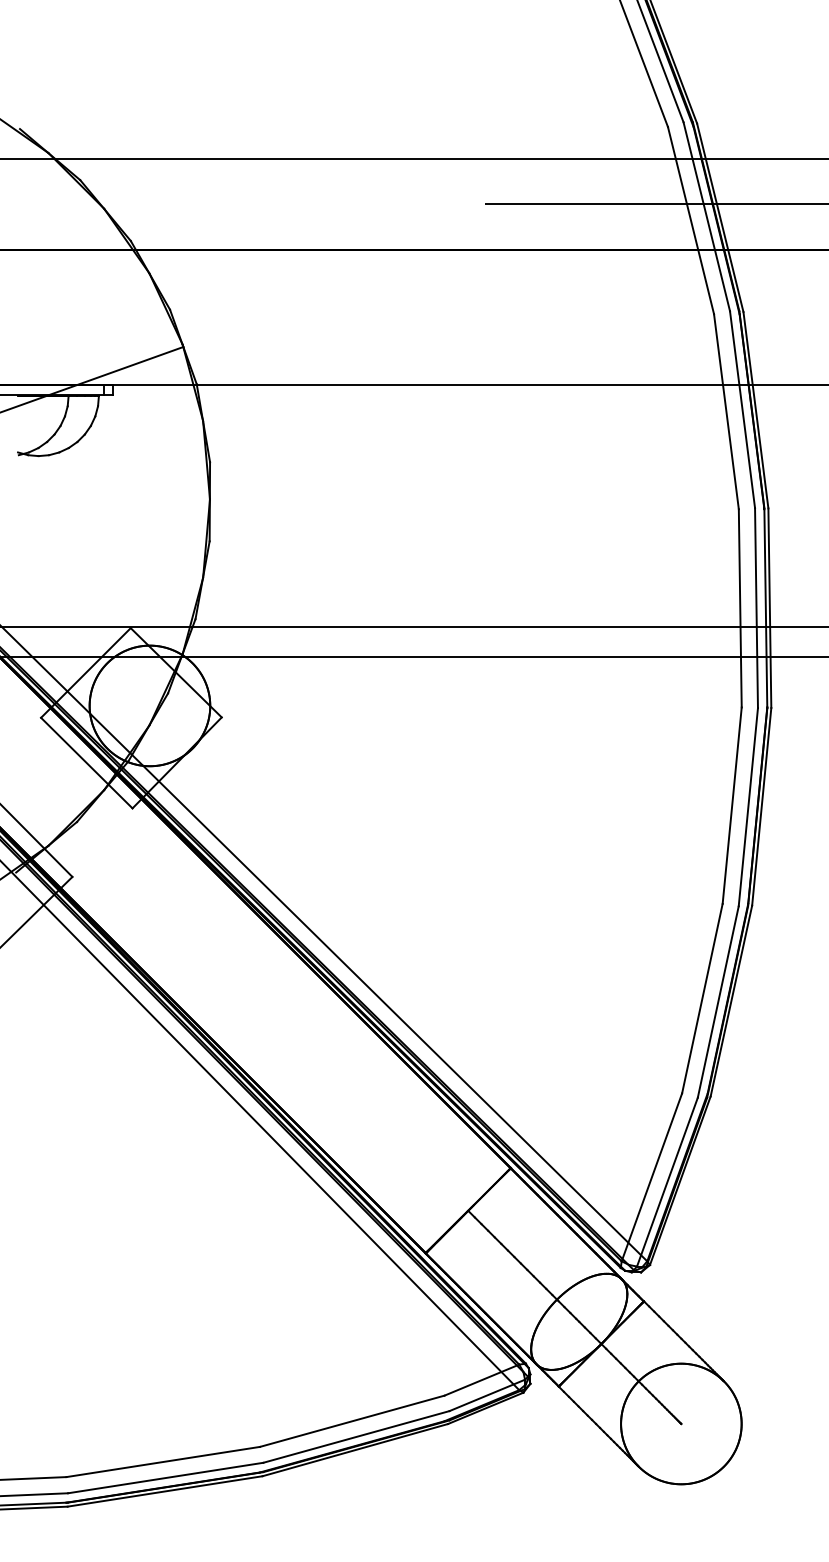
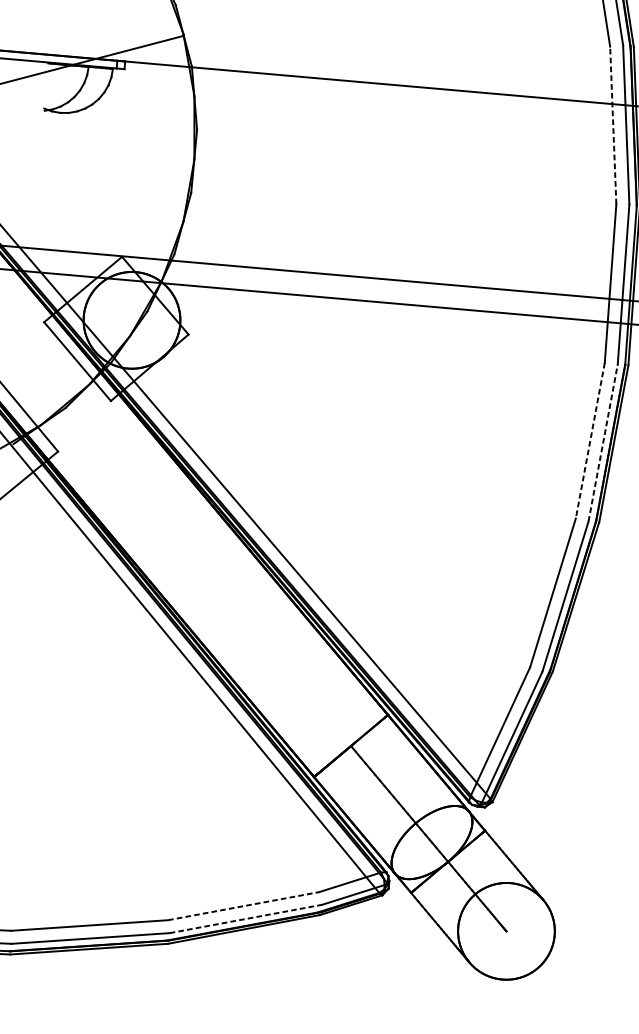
line: (726, 411) -> (613, 125), solid -> dashed
line: (732, 805) -> (590, 440), solid -> dashed
line: (748, 807) -> (603, 443), solid -> dashed
line: (352, 1421) -> (243, 906), solid -> dashed
line: (356, 1436) -> (245, 918), solid -> dashed

